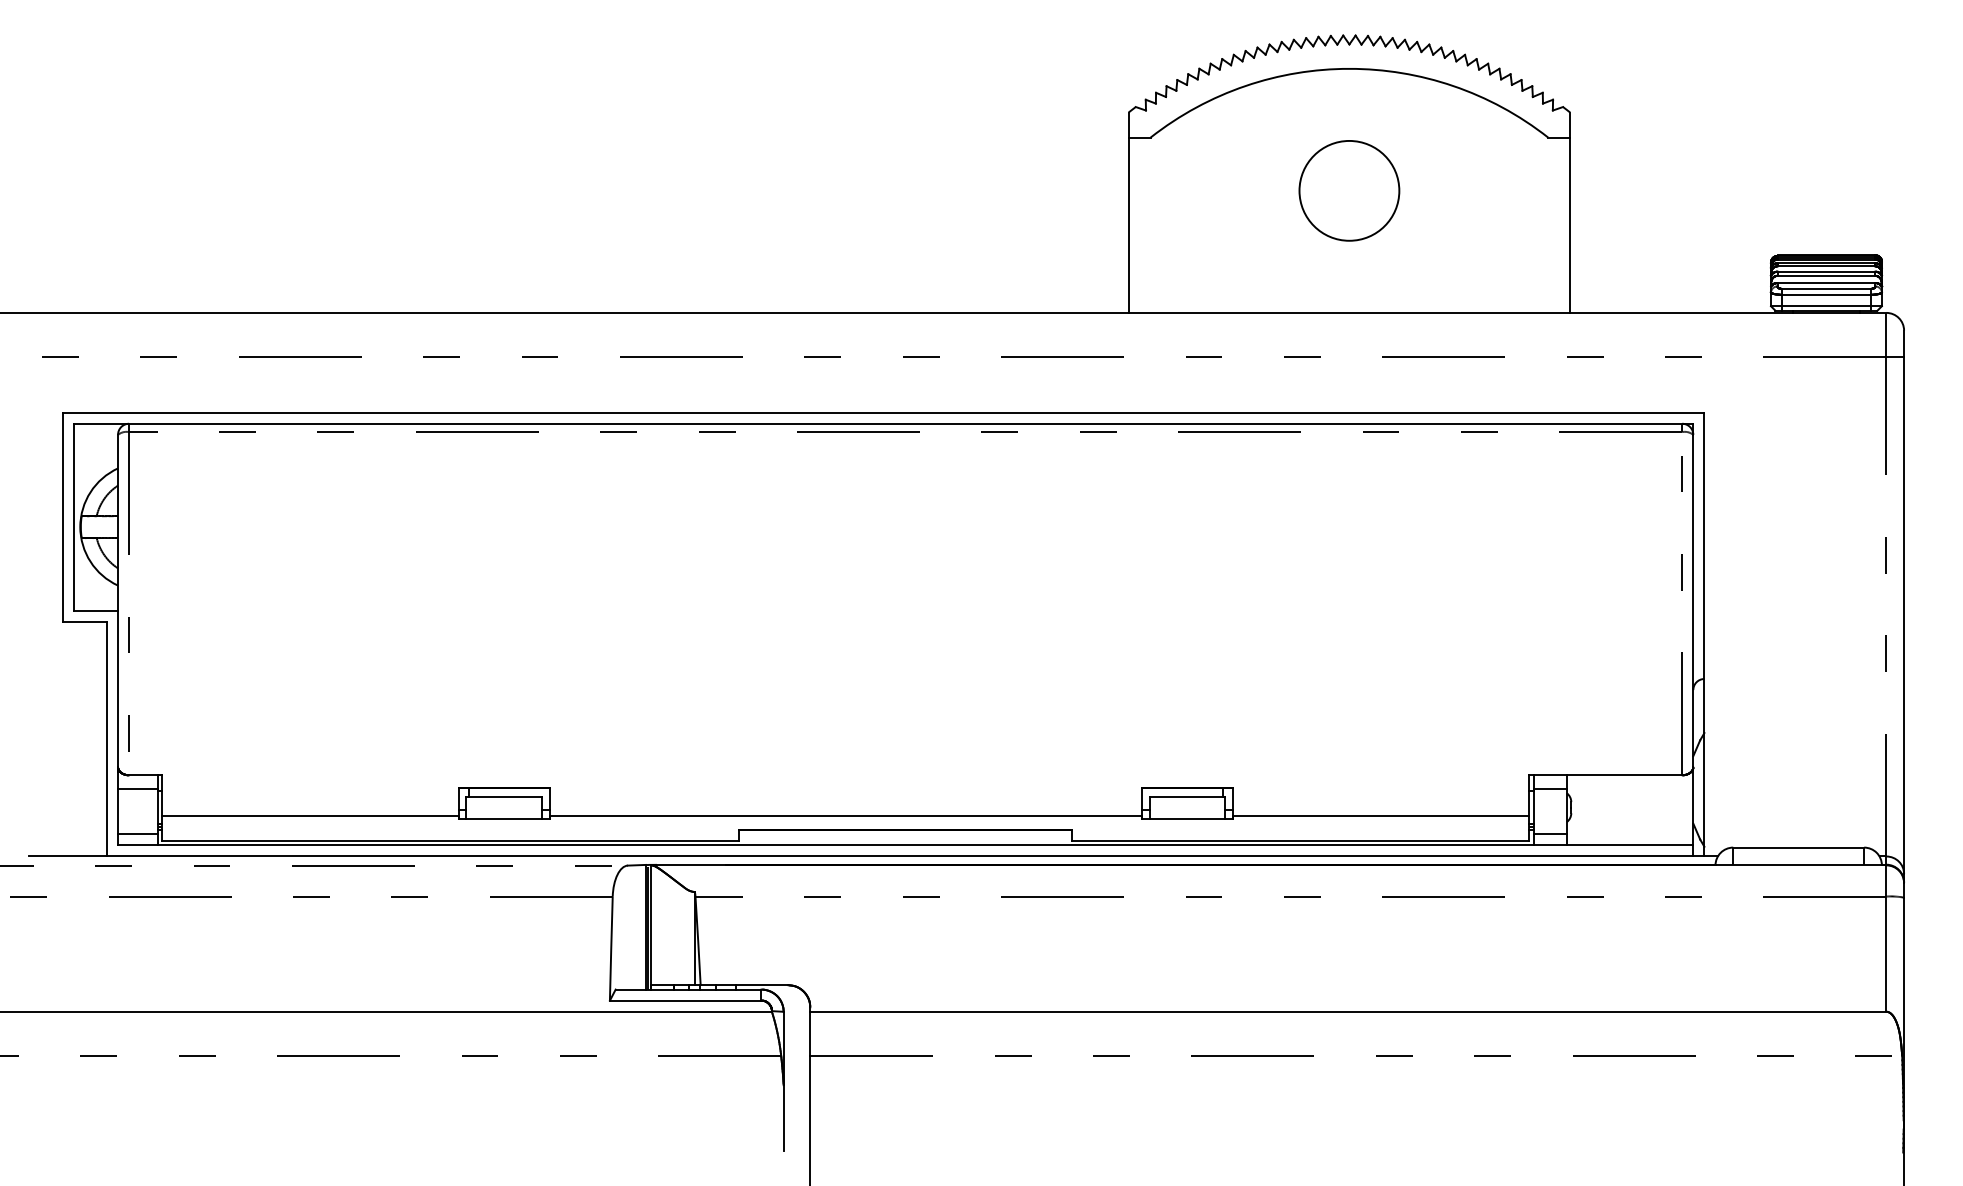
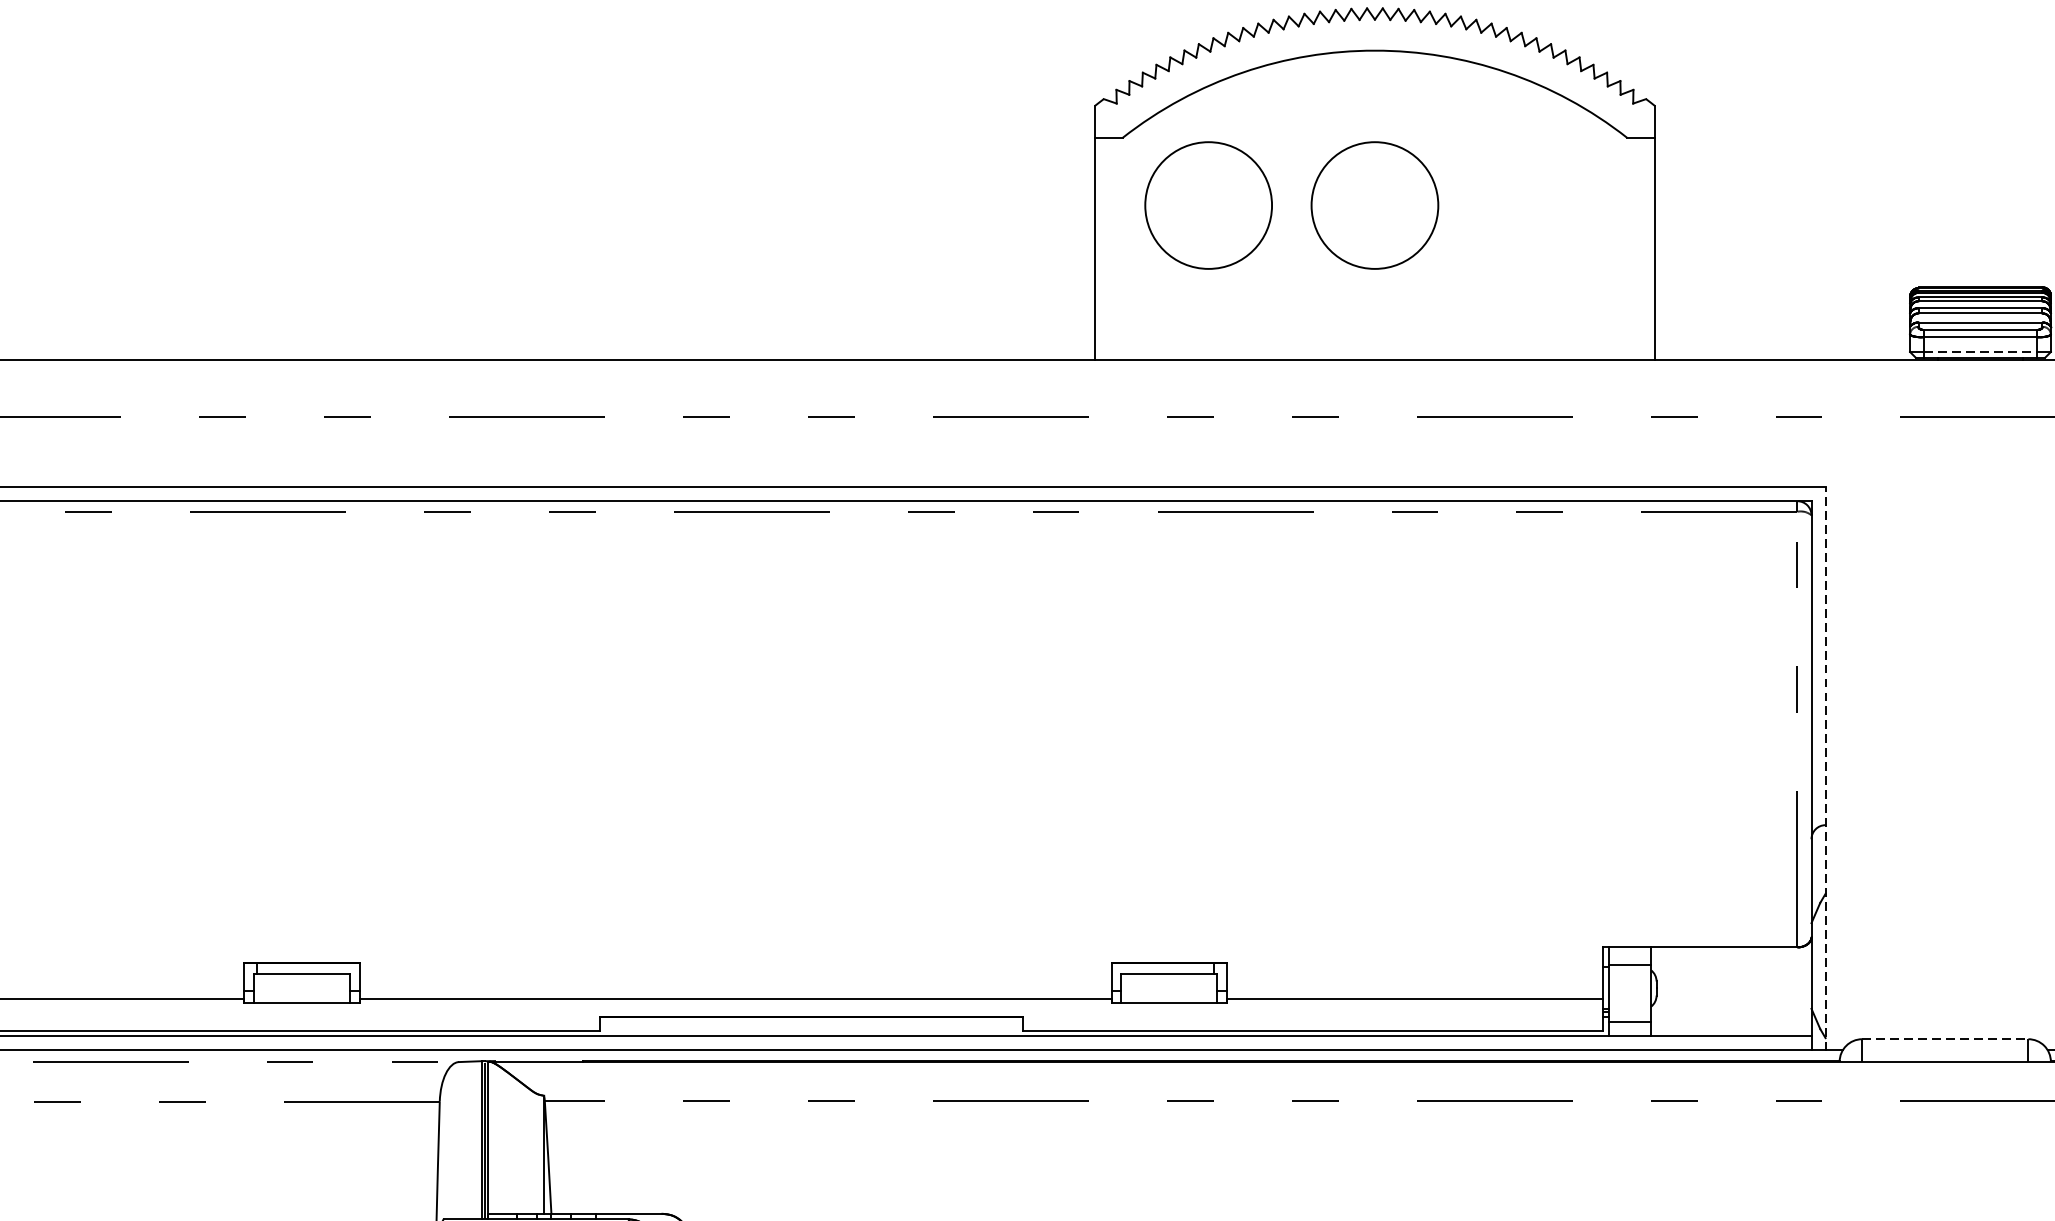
circle: (1218, 190) -> (1208, 205), added
line: (1826, 306) -> (1980, 352), solid -> dashed
line: (1704, 634) -> (1825, 768), solid -> dashed
line: (1799, 847) -> (1946, 1039), solid -> dashed

